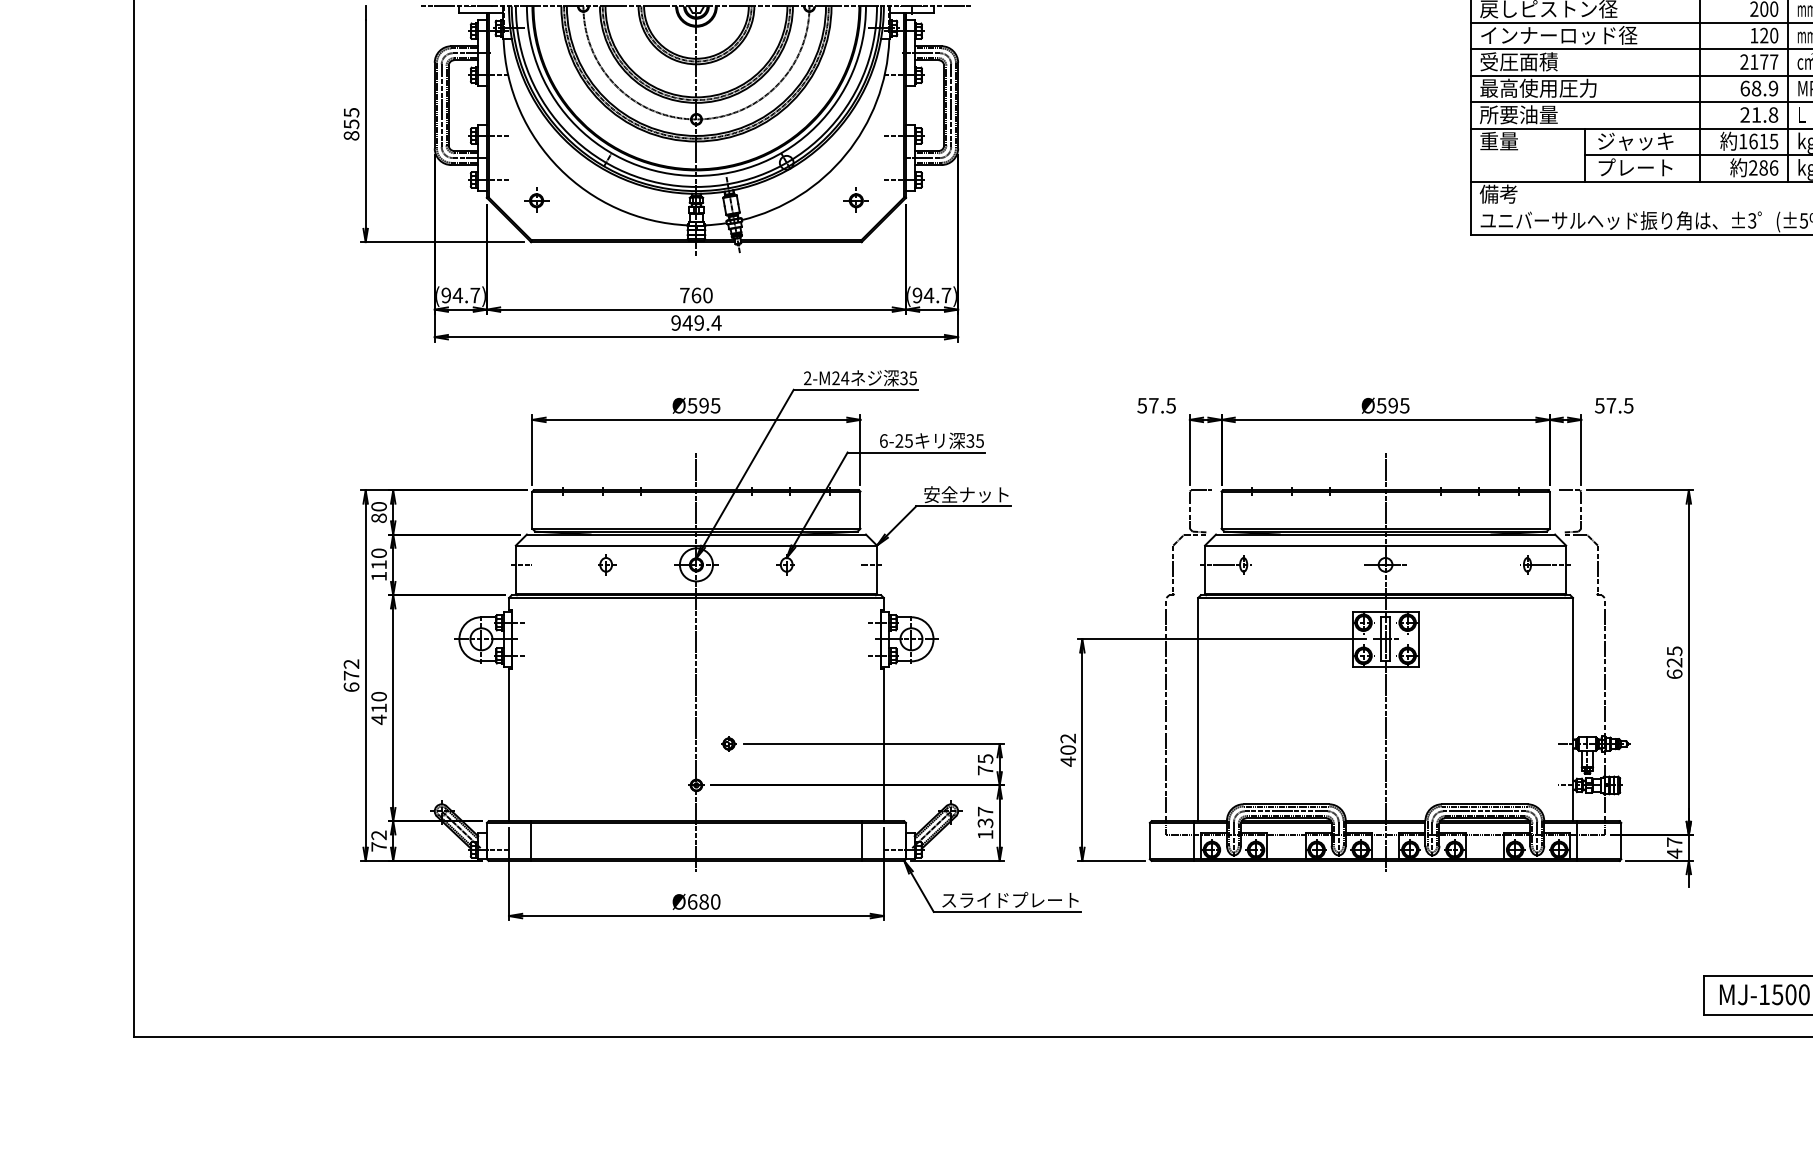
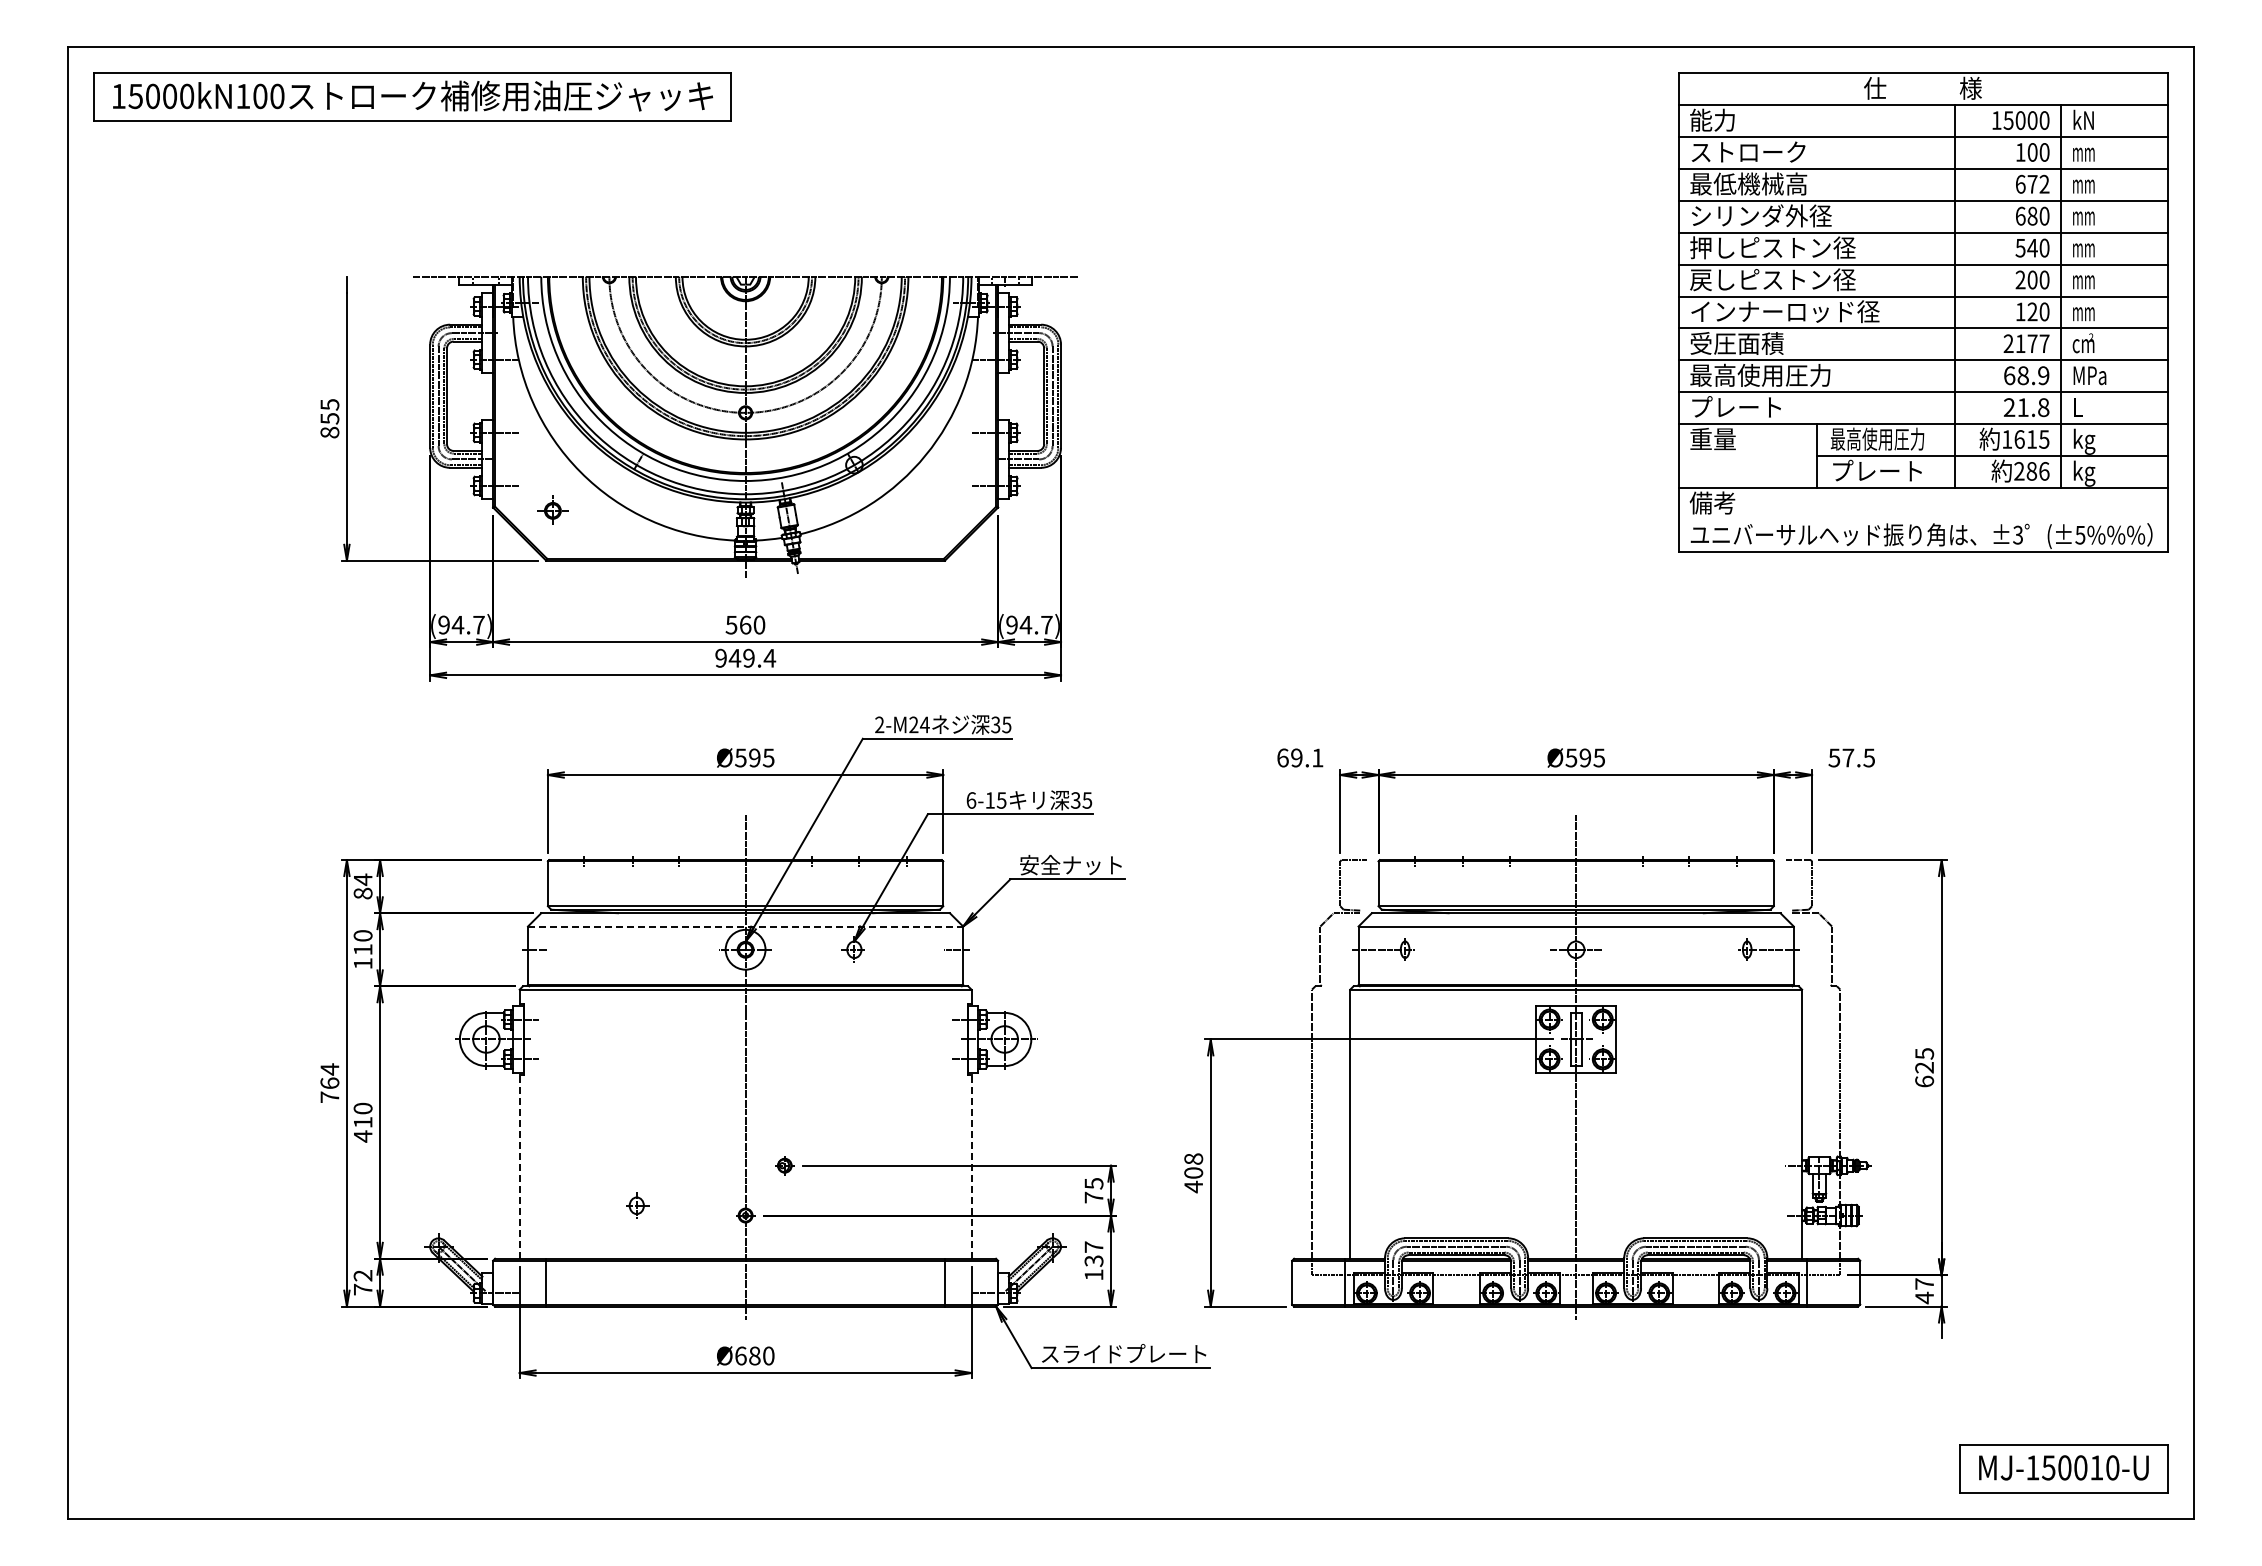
text: (1518, 114) -> (1736, 406), 所要油量 -> プレート
text: (1635, 140) -> (1877, 438), ジャッキ -> 最高使用圧力
part: (855, 199) -> (937, 509), removed
text: (684, 295) -> (731, 625), 760 -> 560
text: (1156, 405) -> (1300, 757), 57.5 -> 69.1
text: (898, 441) -> (989, 800), 6-25 -> 6-15
text: (378, 506) -> (362, 879), 80 -> 84
line: (696, 545) -> (745, 926), solid -> dashed
part: (606, 564) -> (637, 1205), moved
text: (351, 675) -> (329, 1082), 672 -> 764
text: (1068, 738) -> (1193, 1158), 402 -> 408
line: (508, 744) -> (519, 1166), solid -> dashed
line: (883, 744) -> (971, 1166), solid -> dashed

